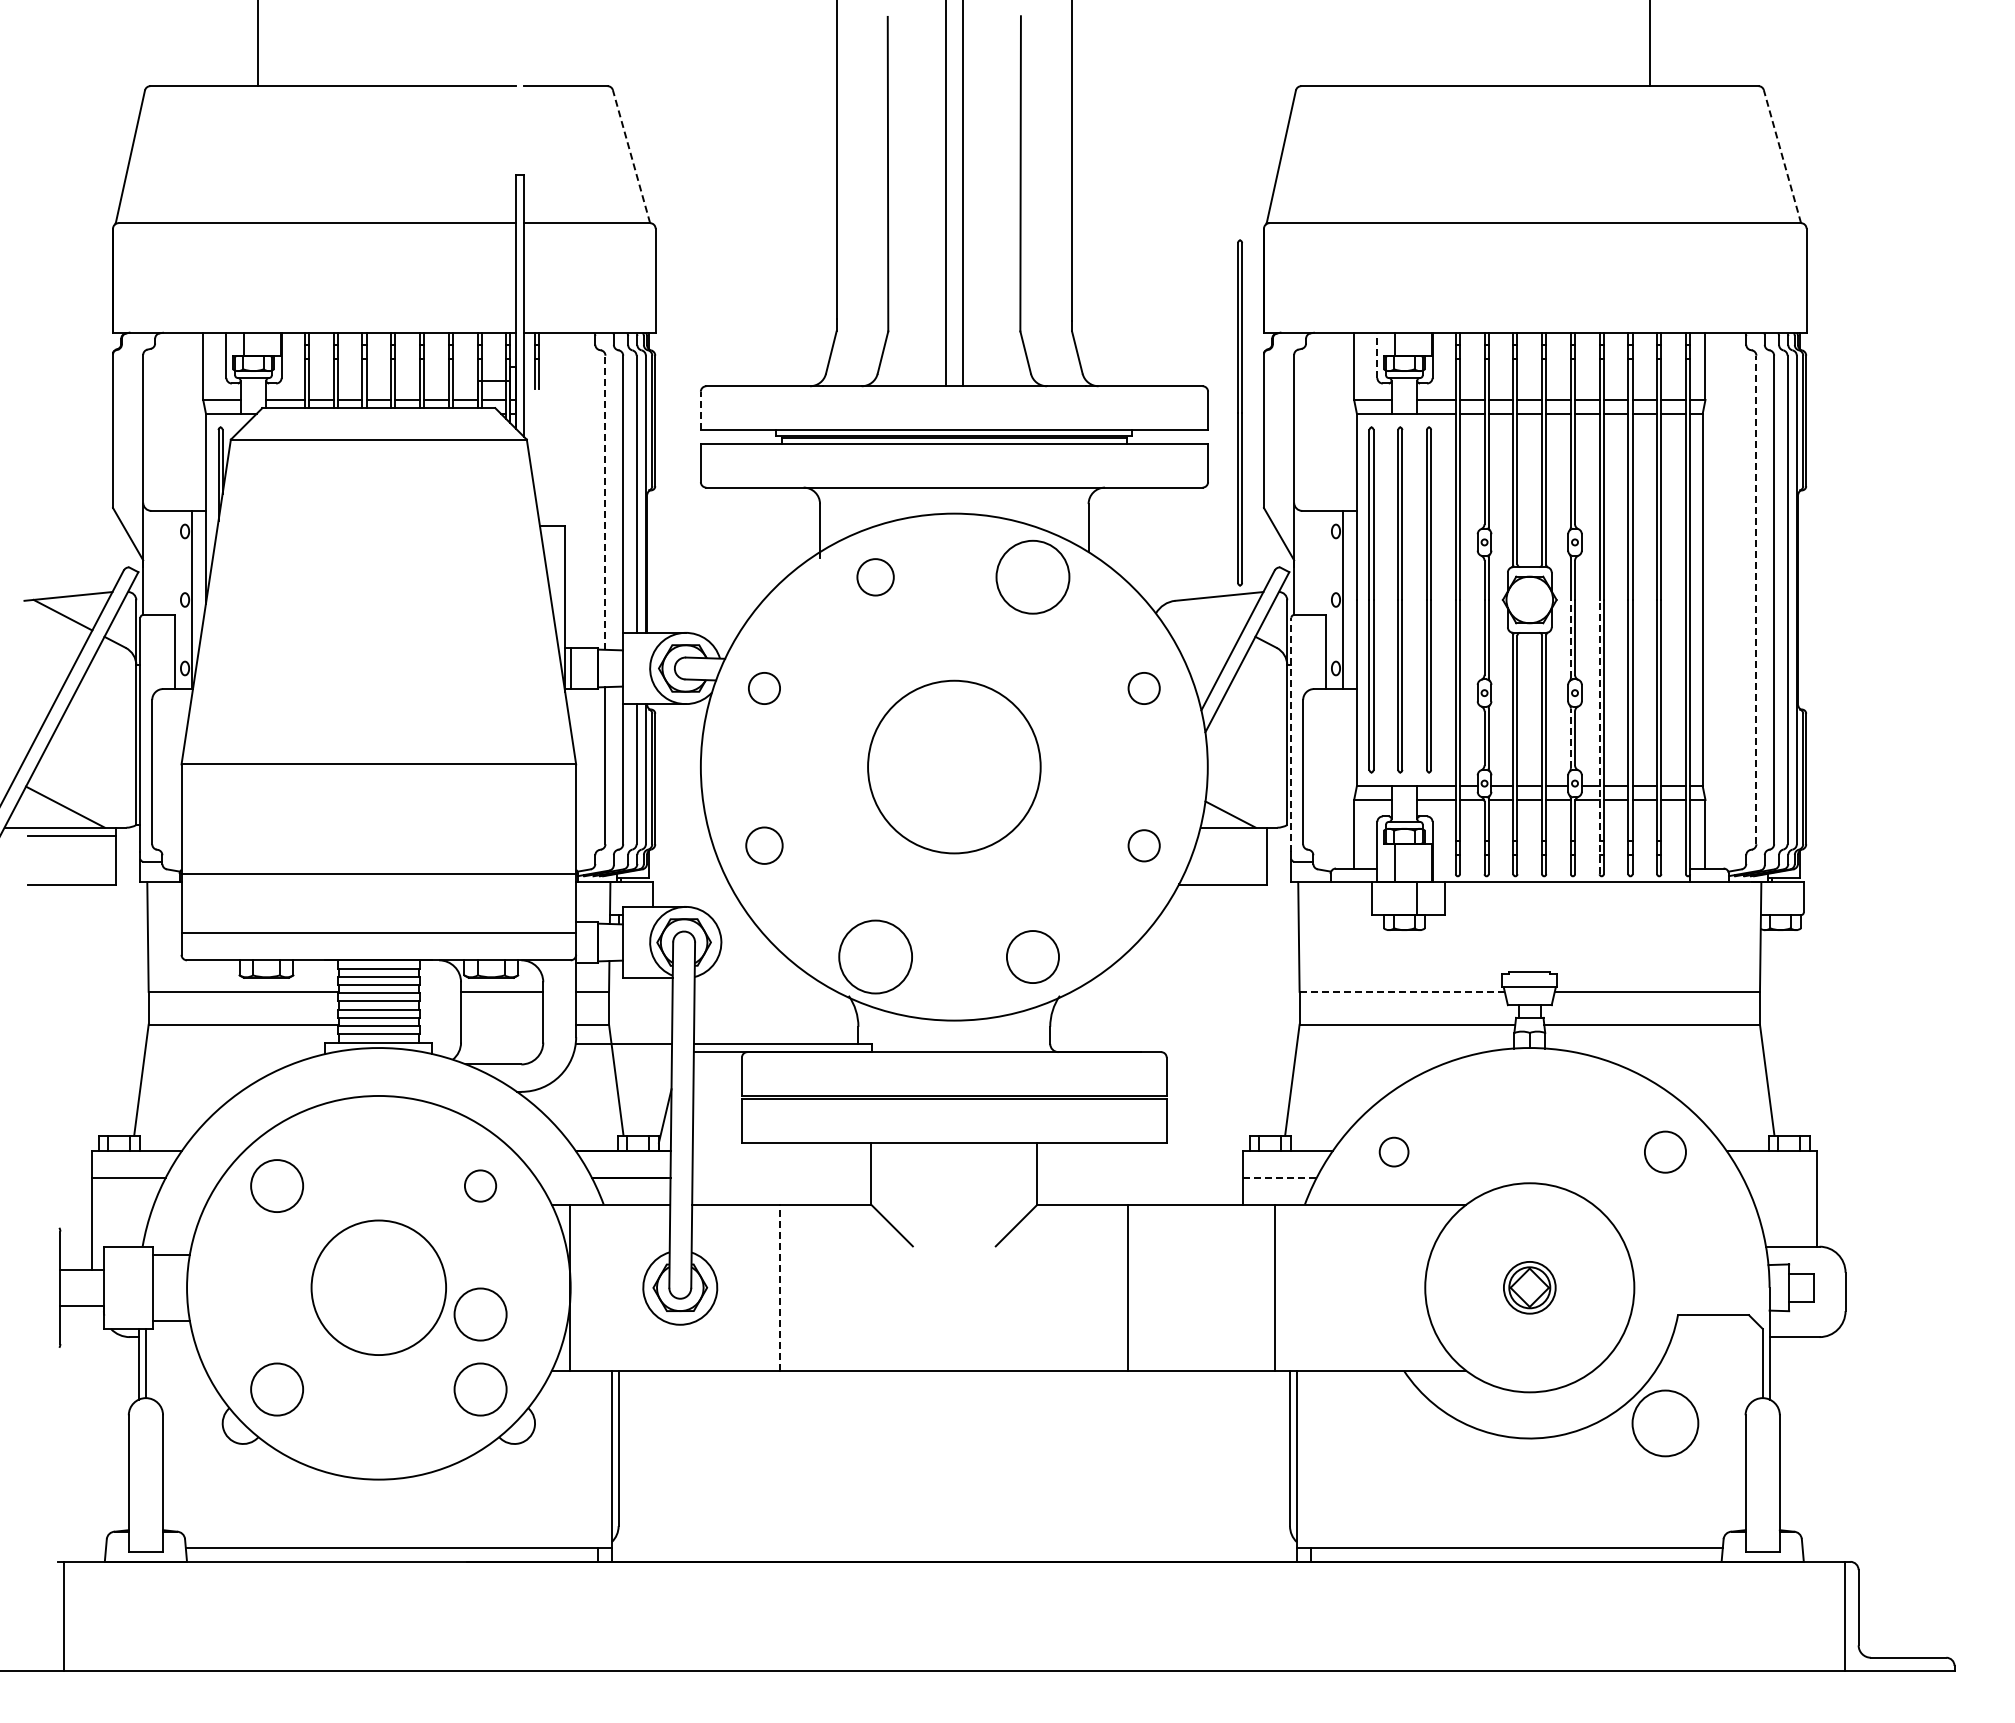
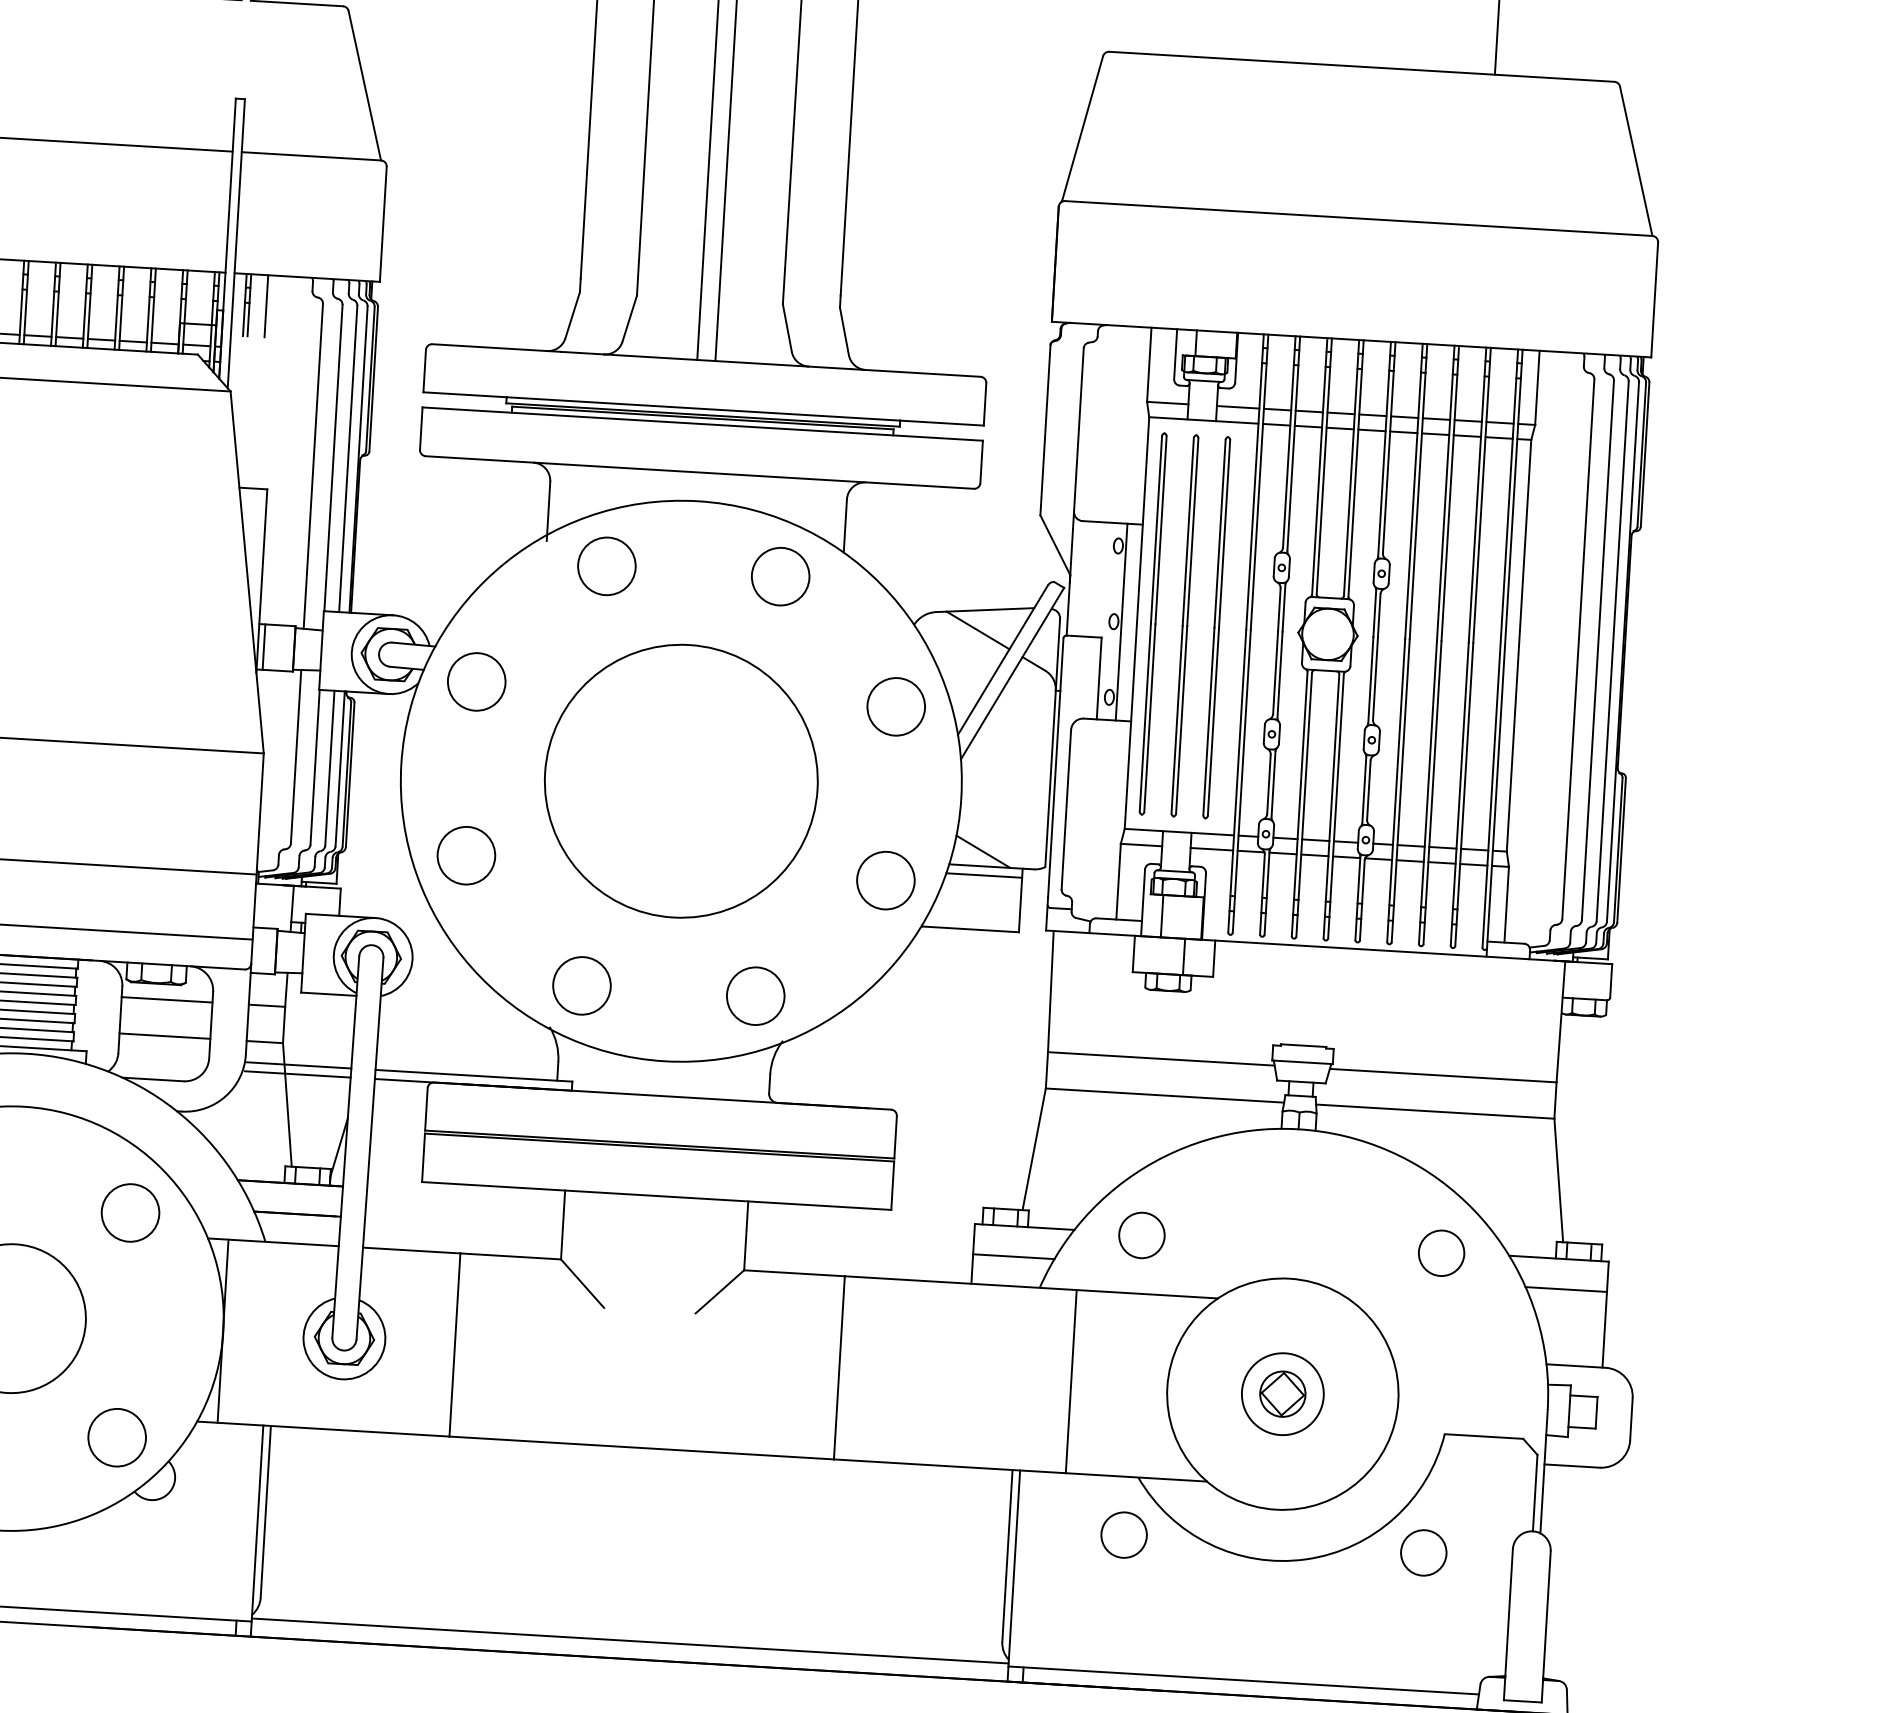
line: (631, 156) -> (364, 85), dashed -> solid
line: (1782, 156) -> (1636, 161), dashed -> solid
line: (1377, 355) -> (1175, 354), dashed -> solid
line: (554, 360) -> (266, 305), added
line: (700, 410) -> (424, 370), dashed -> solid
part: (1239, 412) -> (1019, 408), removed
line: (605, 502) -> (313, 466), dashed -> solid
circle: (875, 577) -> (606, 566), size x1.43
circle: (1032, 577) -> (780, 576), size x0.71
line: (1756, 599) -> (1578, 648), dashed -> solid
line: (1213, 614) -> (977, 629), added
line: (1570, 638) -> (1370, 679), dashed -> solid
circle: (764, 688) -> (476, 681), size x1.67
circle: (1144, 688) -> (896, 706), size x1.67
line: (1291, 734) -> (1055, 767), dashed -> solid
line: (1599, 736) -> (1396, 789), dashed -> solid
line: (1570, 738) -> (1363, 790), dashed -> solid
circle: (954, 766) -> (681, 780), size x1.43
line: (1232, 835) -> (984, 875), added
circle: (764, 845) -> (466, 855), size x1.43
circle: (1144, 845) -> (886, 880), size x1.67
circle: (875, 957) -> (581, 986), size x0.71
line: (1402, 991) -> (1161, 1058), dashed -> solid
line: (502, 1024) -> (165, 1035), added
line: (623, 1052) -> (297, 1074), added
circle: (1393, 1151) -> (1141, 1234), size x1.43
line: (1279, 1178) -> (1013, 1257), dashed -> solid
line: (1779, 1178) -> (1565, 1289), added
circle: (480, 1185) -> (130, 1212), size x1.67
line: (780, 1287) -> (455, 1344), dashed -> solid
line: (1275, 1287) -> (1071, 1381), moved
circle: (1529, 1287) -> (1282, 1393), size x1.43
circle: (480, 1314) -> (121, 1354), removed
circle: (1393, 1423) -> (1123, 1535), added
circle: (1664, 1423) -> (1422, 1552), size x0.62
line: (953, 1545) -> (629, 1641), added

